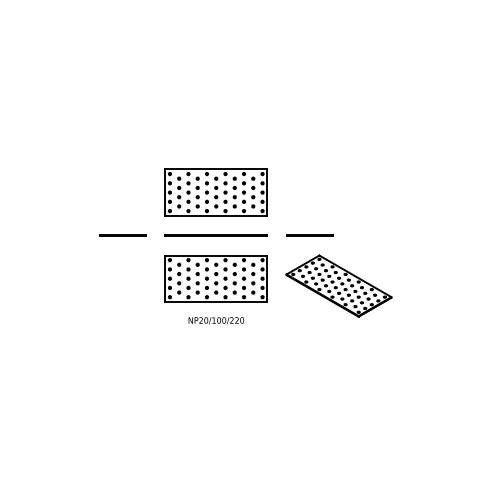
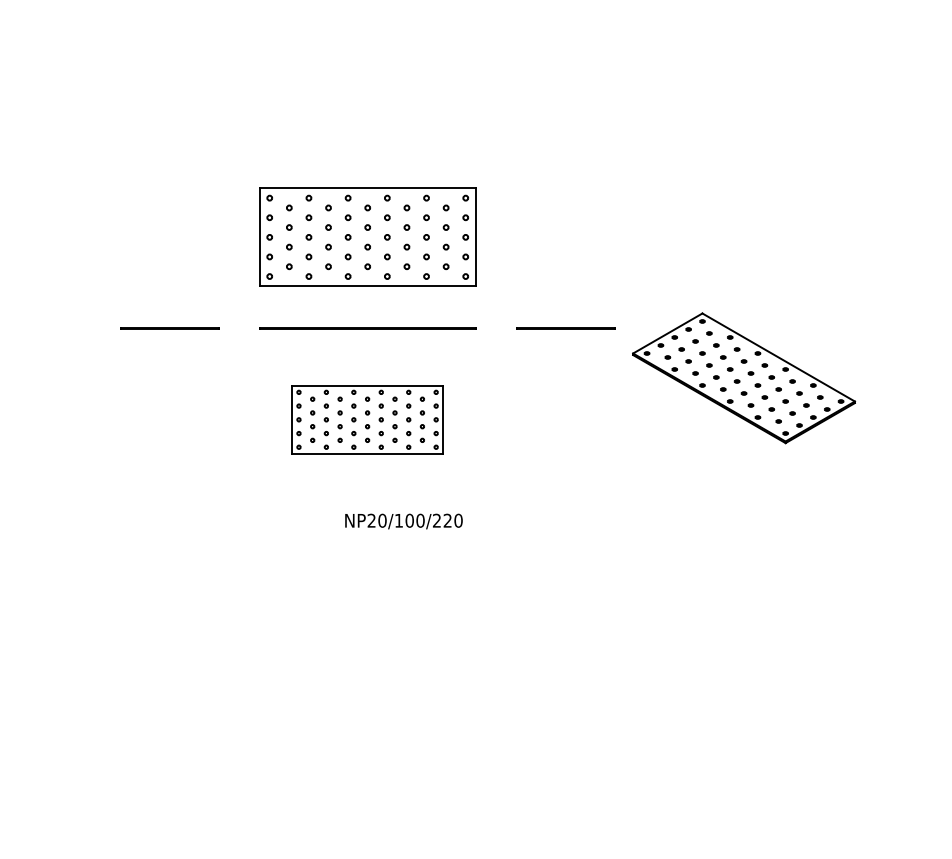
part: (215, 278) -> (366, 419), size x0.7
part: (338, 285) -> (742, 376), moved
text: (216, 320) -> (404, 520), moved

